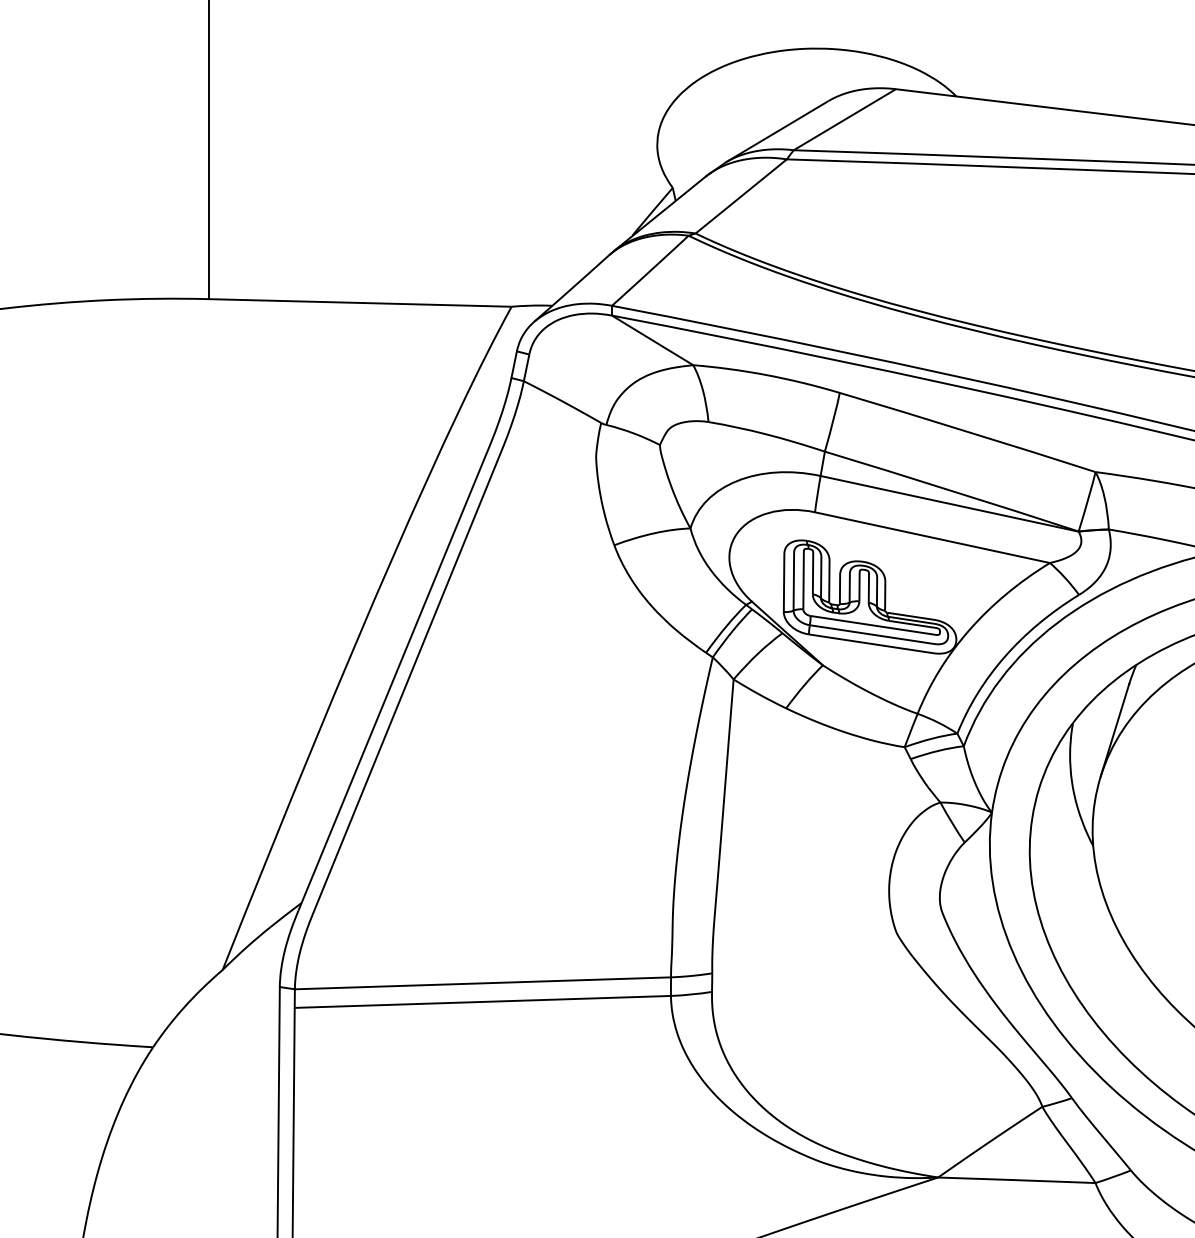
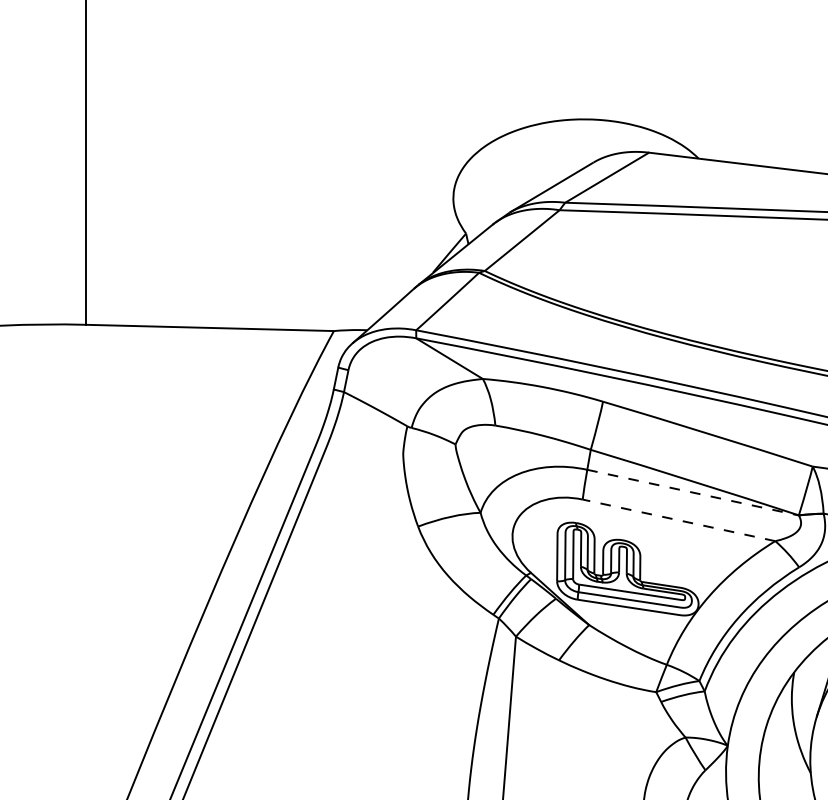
line: (950, 503) -> (693, 492), solid -> dashed
line: (931, 537) -> (678, 520), solid -> dashed

